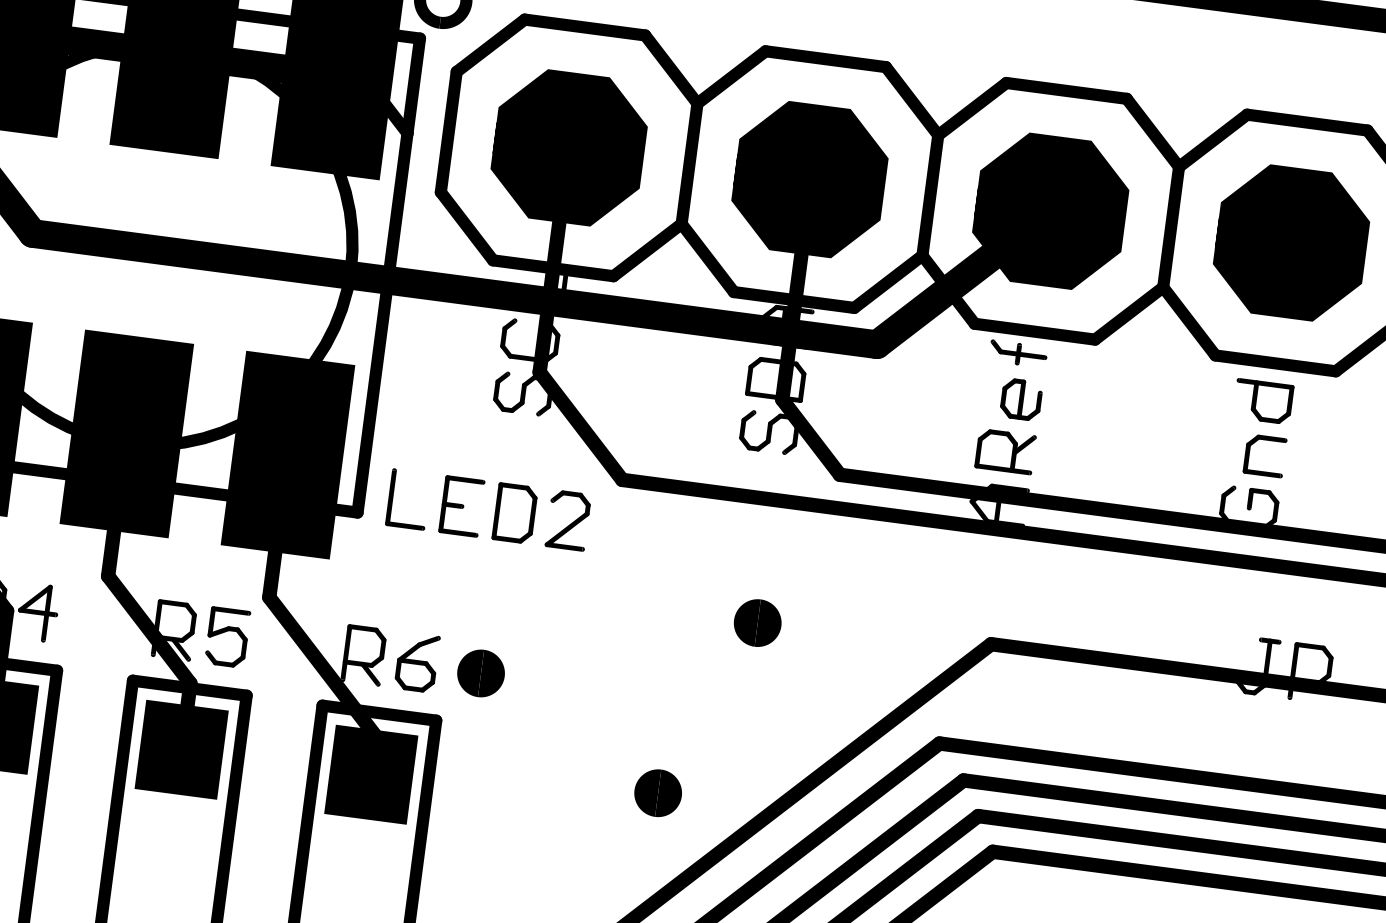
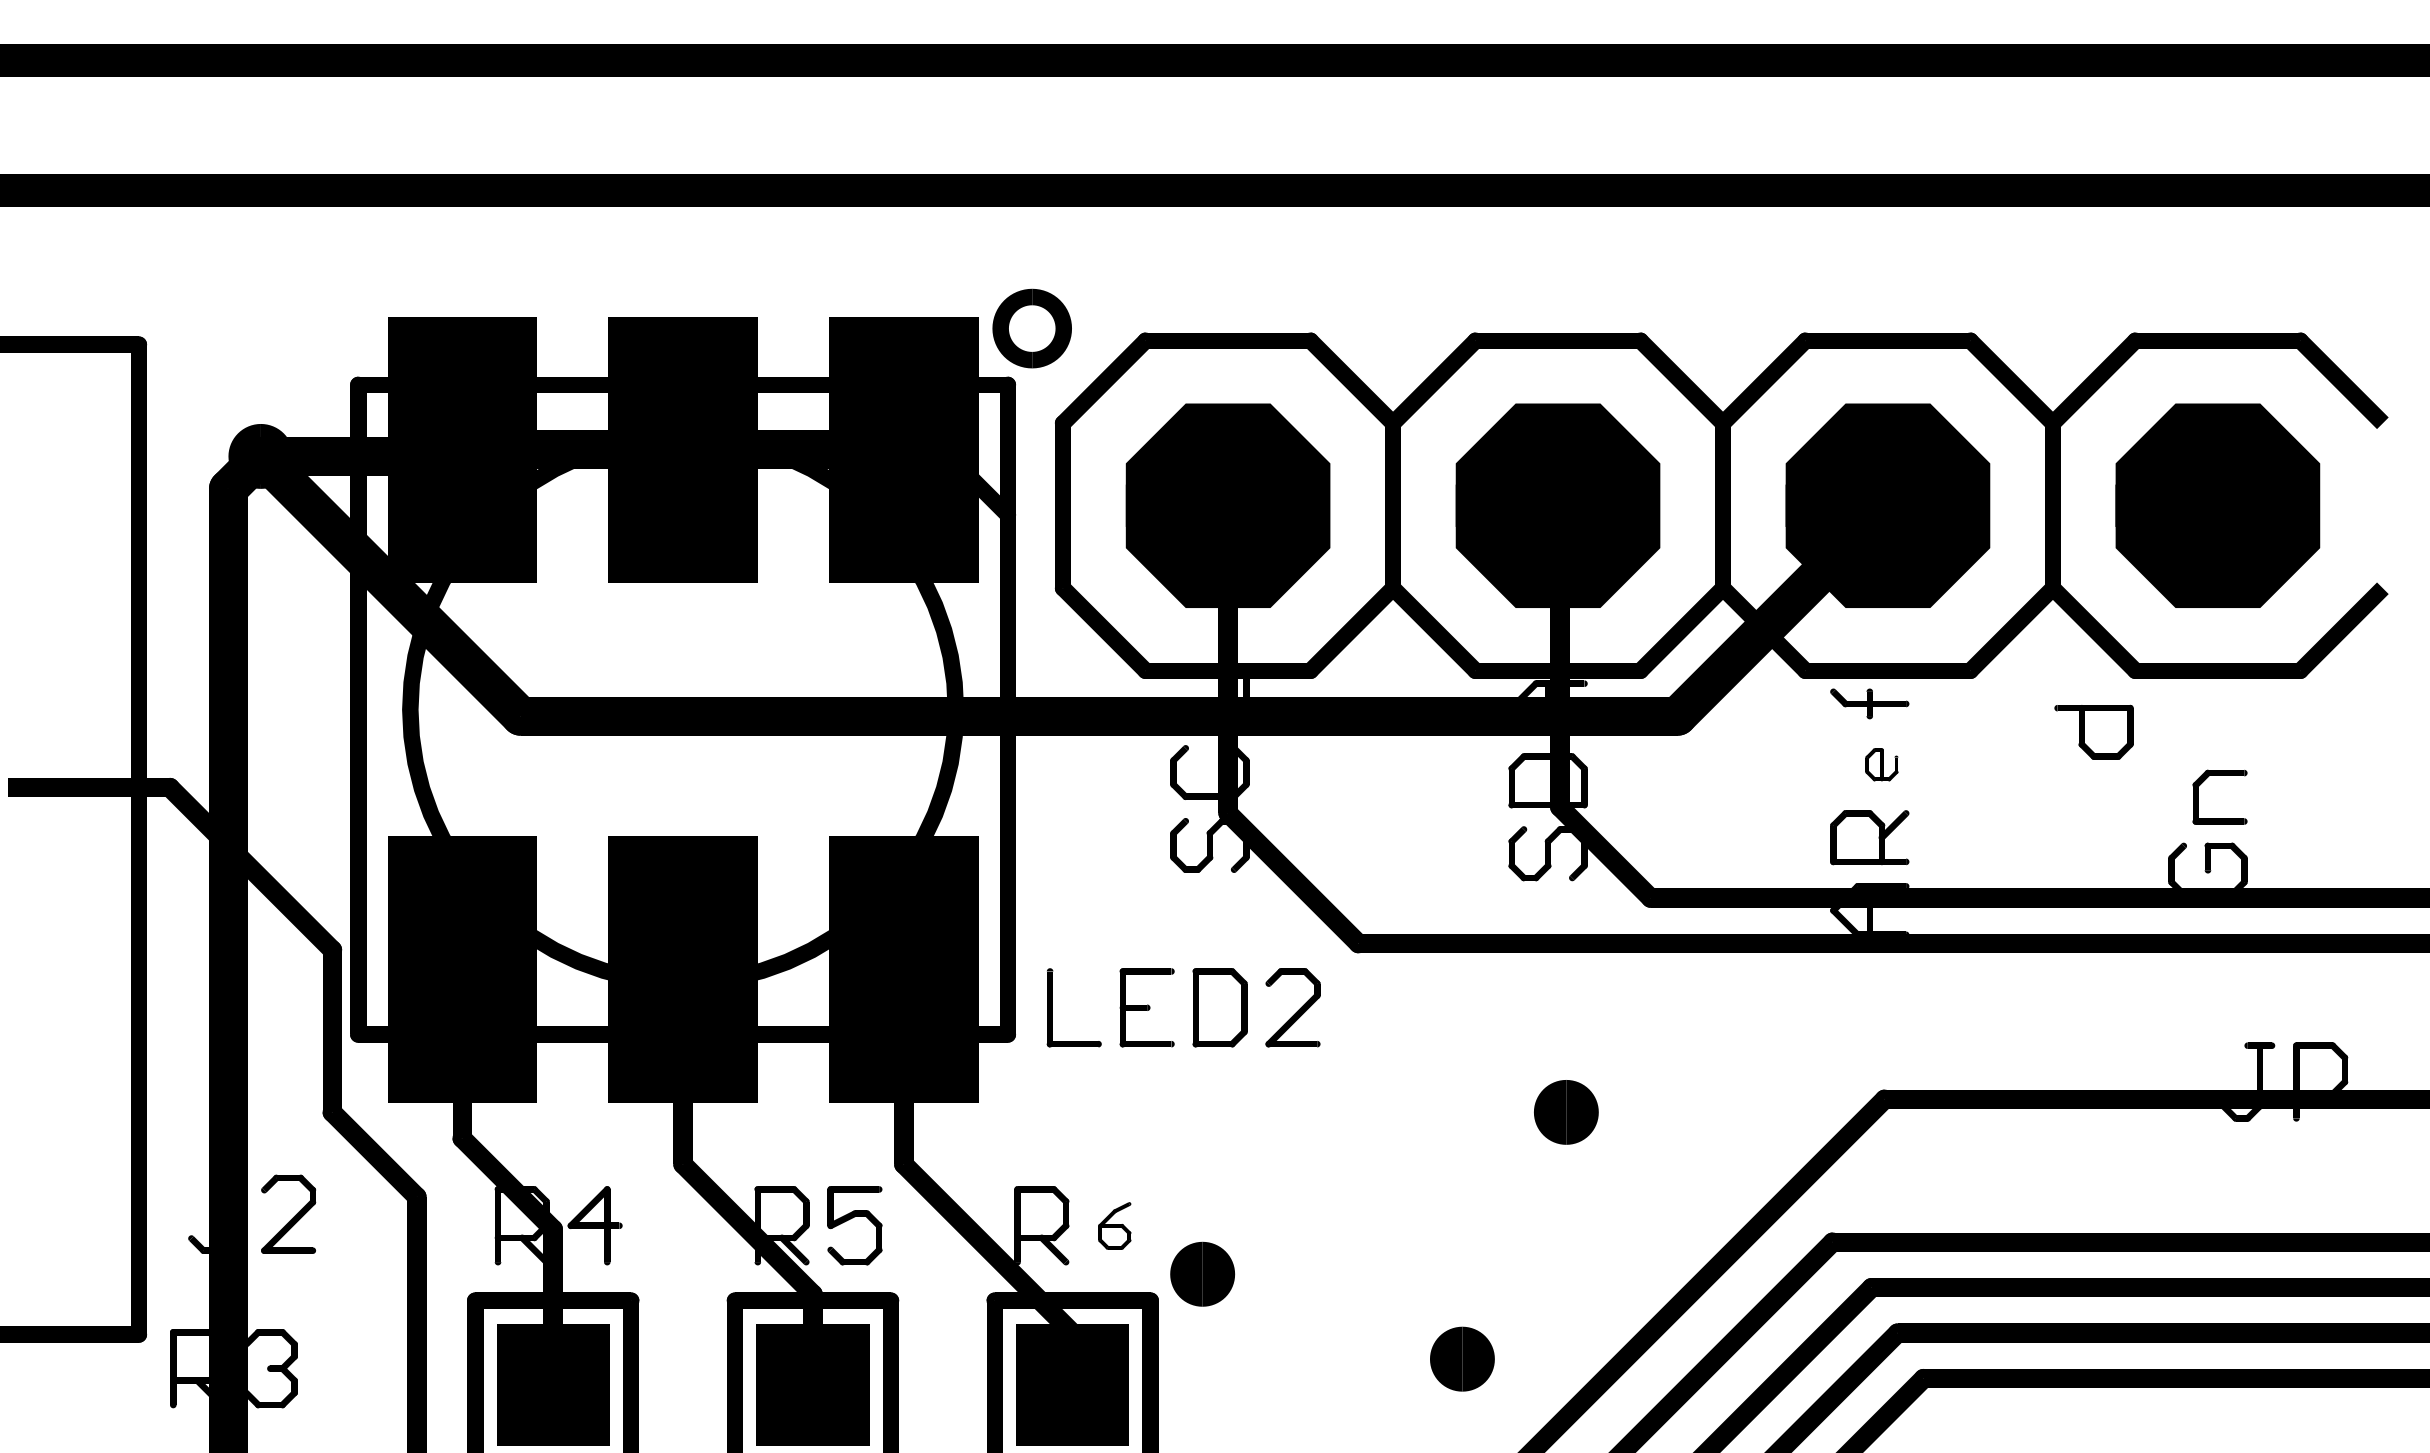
part: (1021, 399) -> (1881, 764), size x0.6
part: (1262, 400) -> (2093, 731), moved
part: (417, 662) -> (1114, 1225), size x0.6
part: (481, 672) -> (1202, 1273), moved

